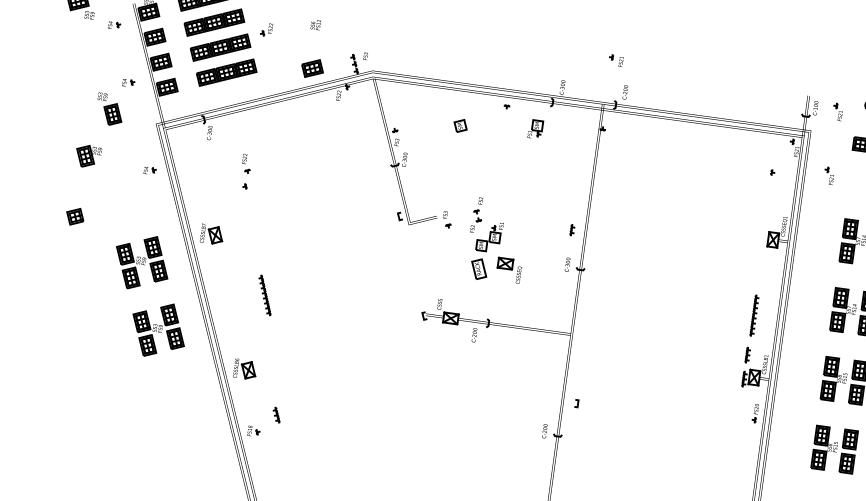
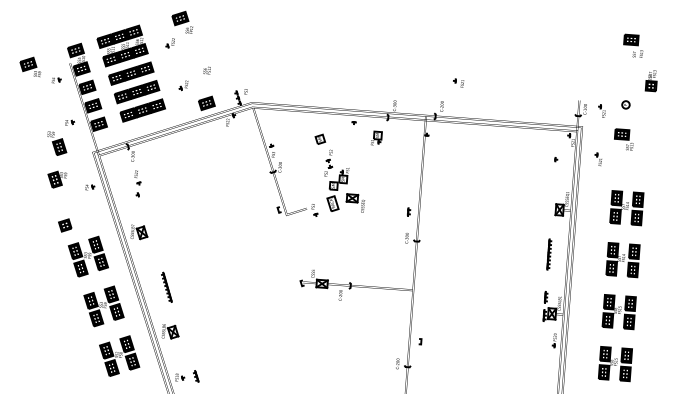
part: (266, 29) -> (183, 85), moved
part: (616, 59) -> (458, 82), moved
part: (88, 156) -> (57, 179), moved
part: (245, 171) -> (137, 183), moved
part: (75, 216) -> (65, 225), moved
part: (496, 239) -> (344, 180), moved
part: (264, 294) -> (166, 286), moved
part: (754, 315) -> (549, 254), moved
part: (175, 396) -> (119, 355), added
part: (276, 415) -> (196, 376), moved

